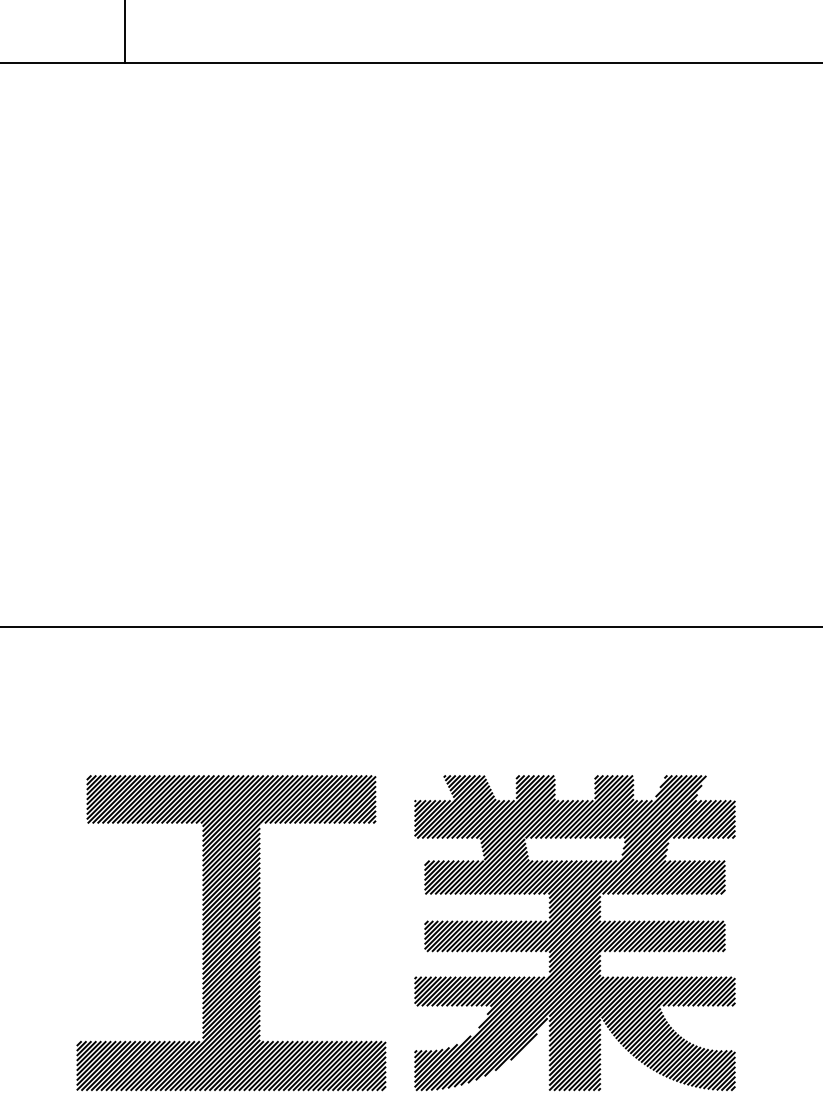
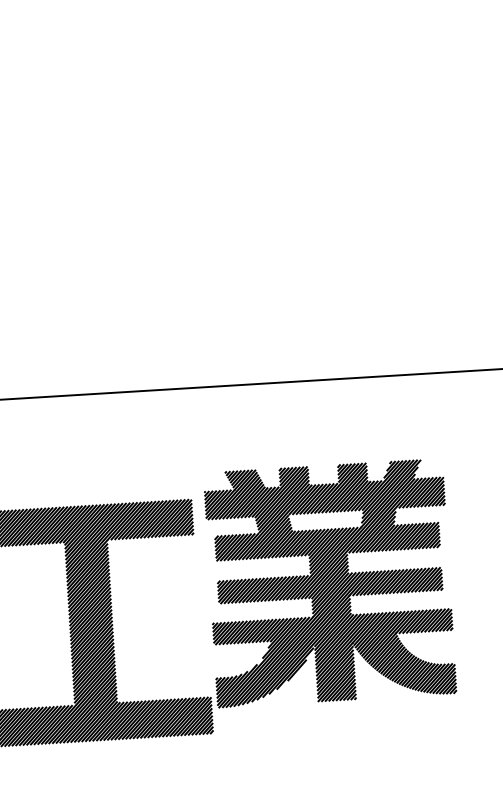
part: (574, 933) -> (329, 583), moved

